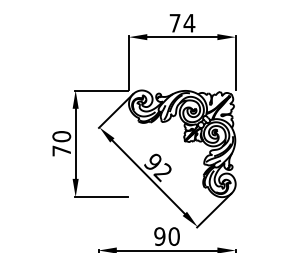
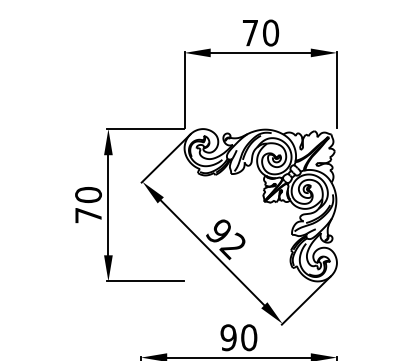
text: (189, 22) -> (270, 32), 74 -> 70

